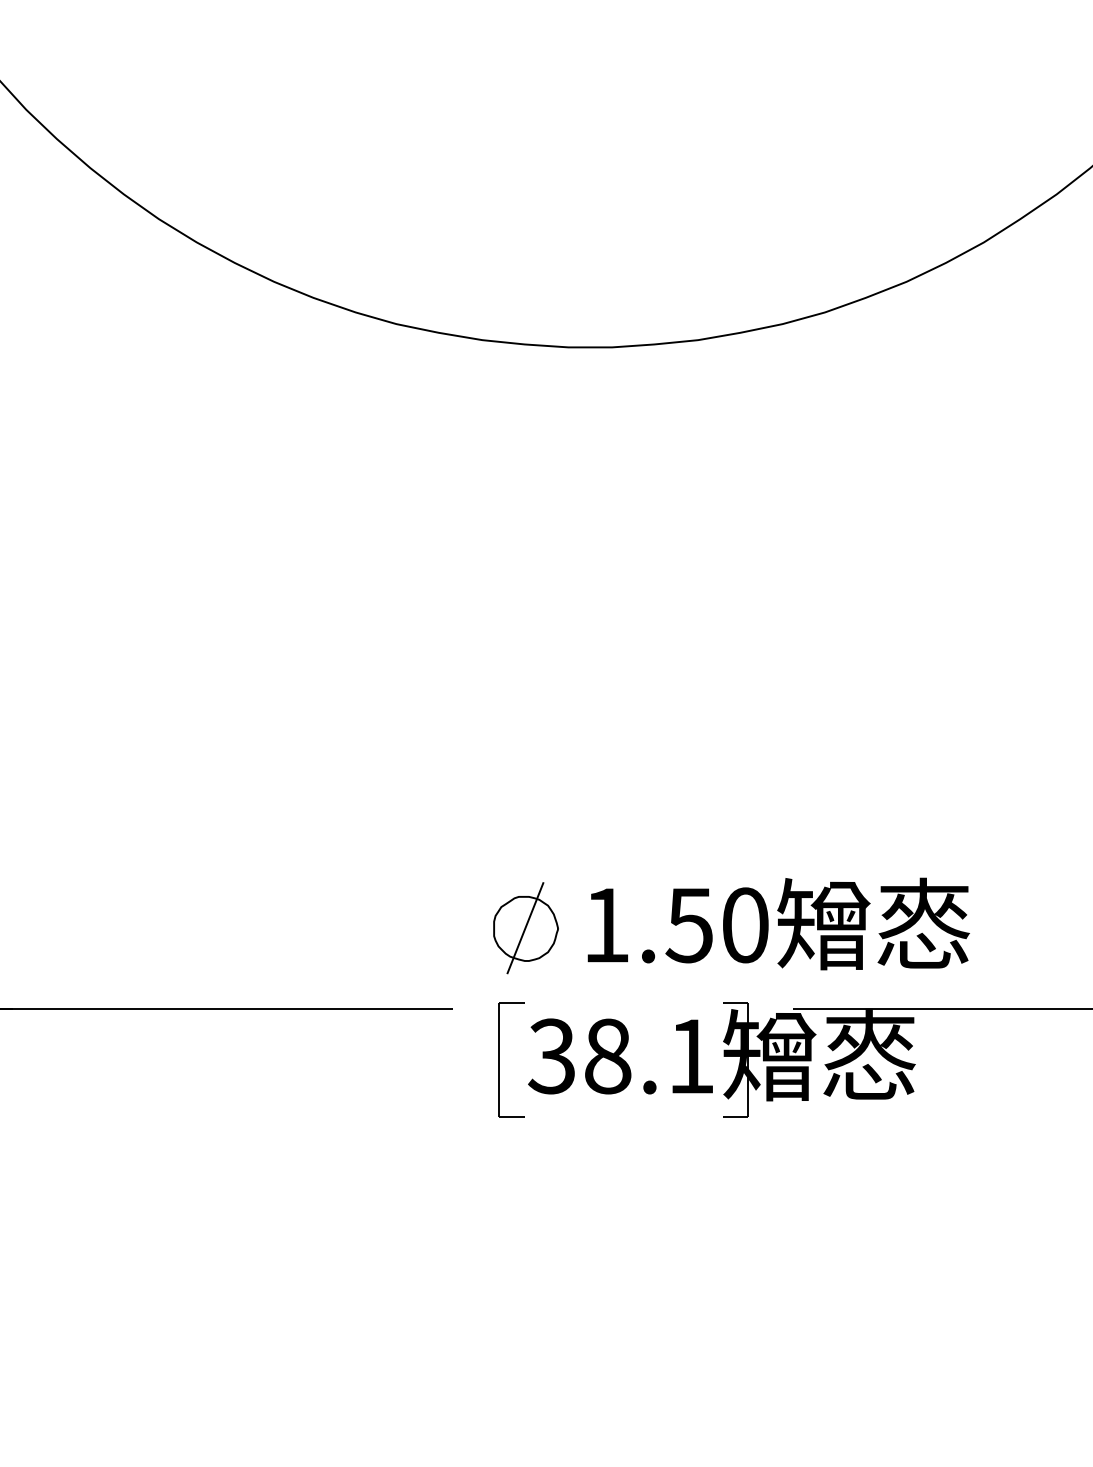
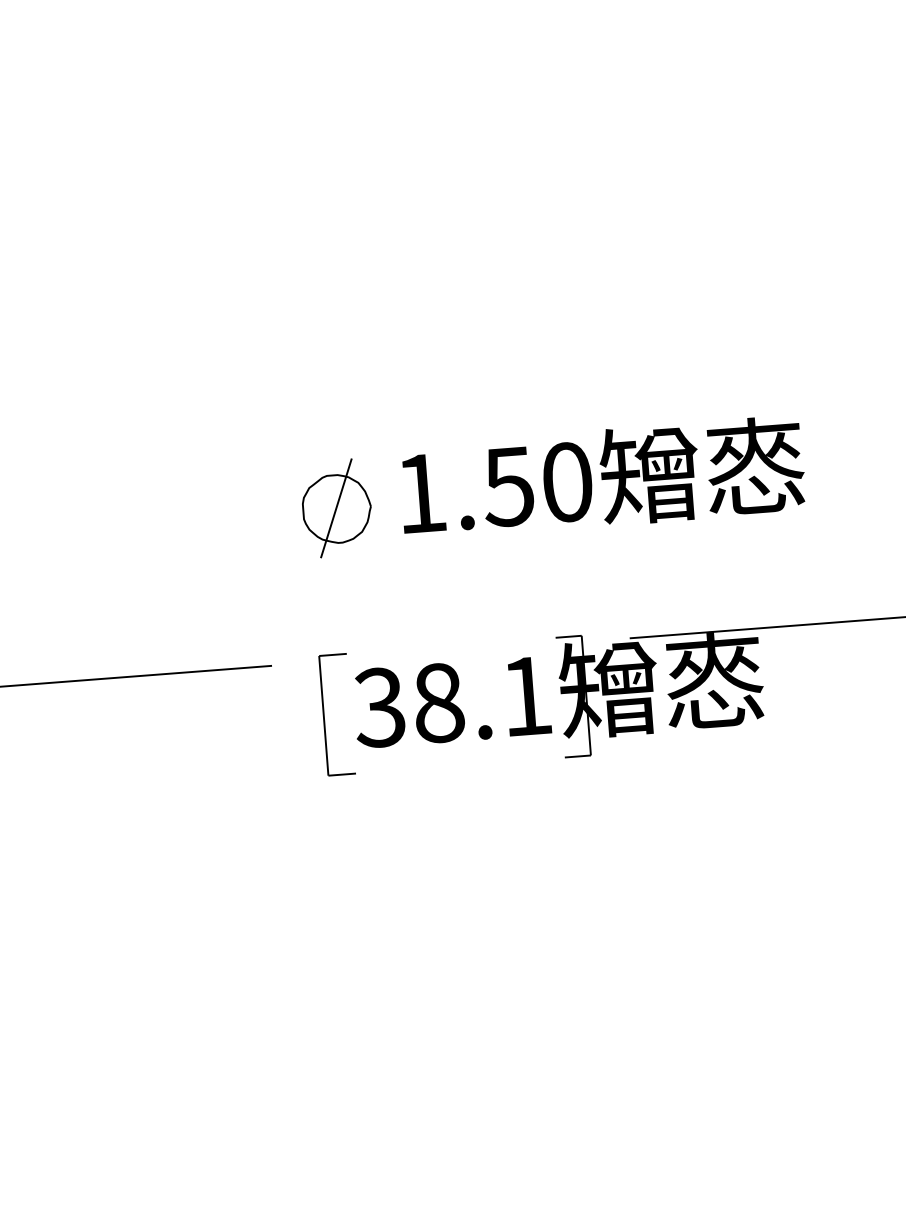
text: (778, 923) -> (602, 477), moved
part: (525, 928) -> (336, 508), moved

